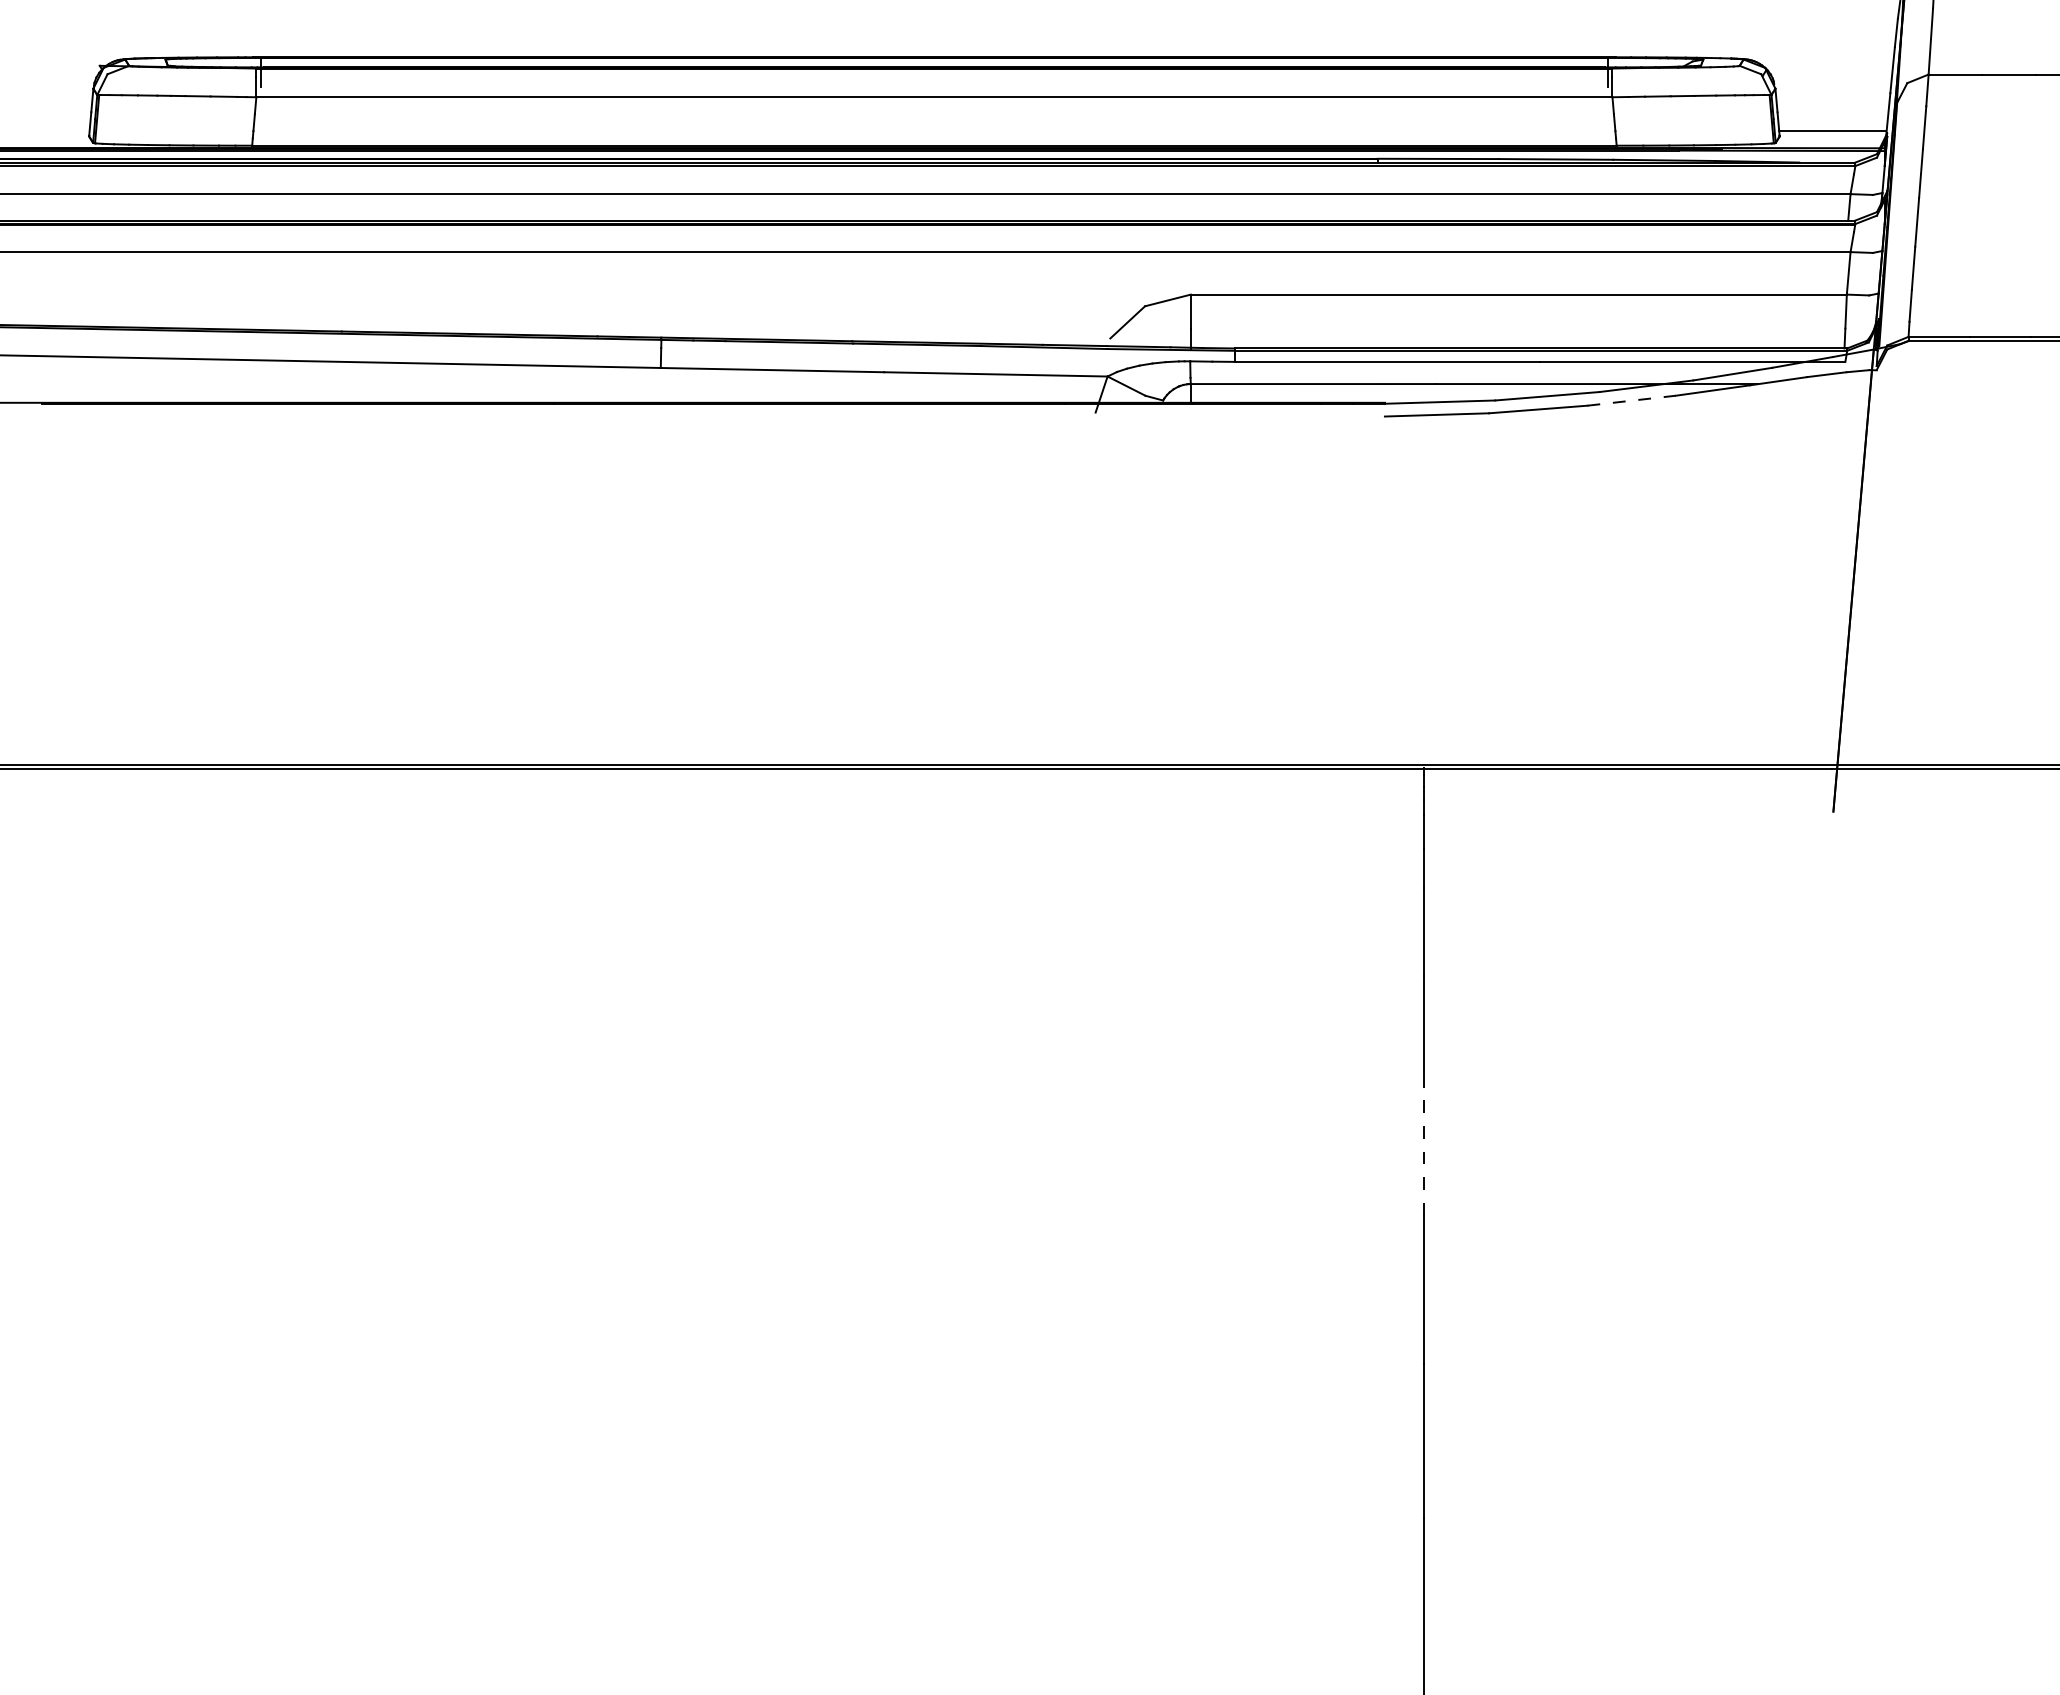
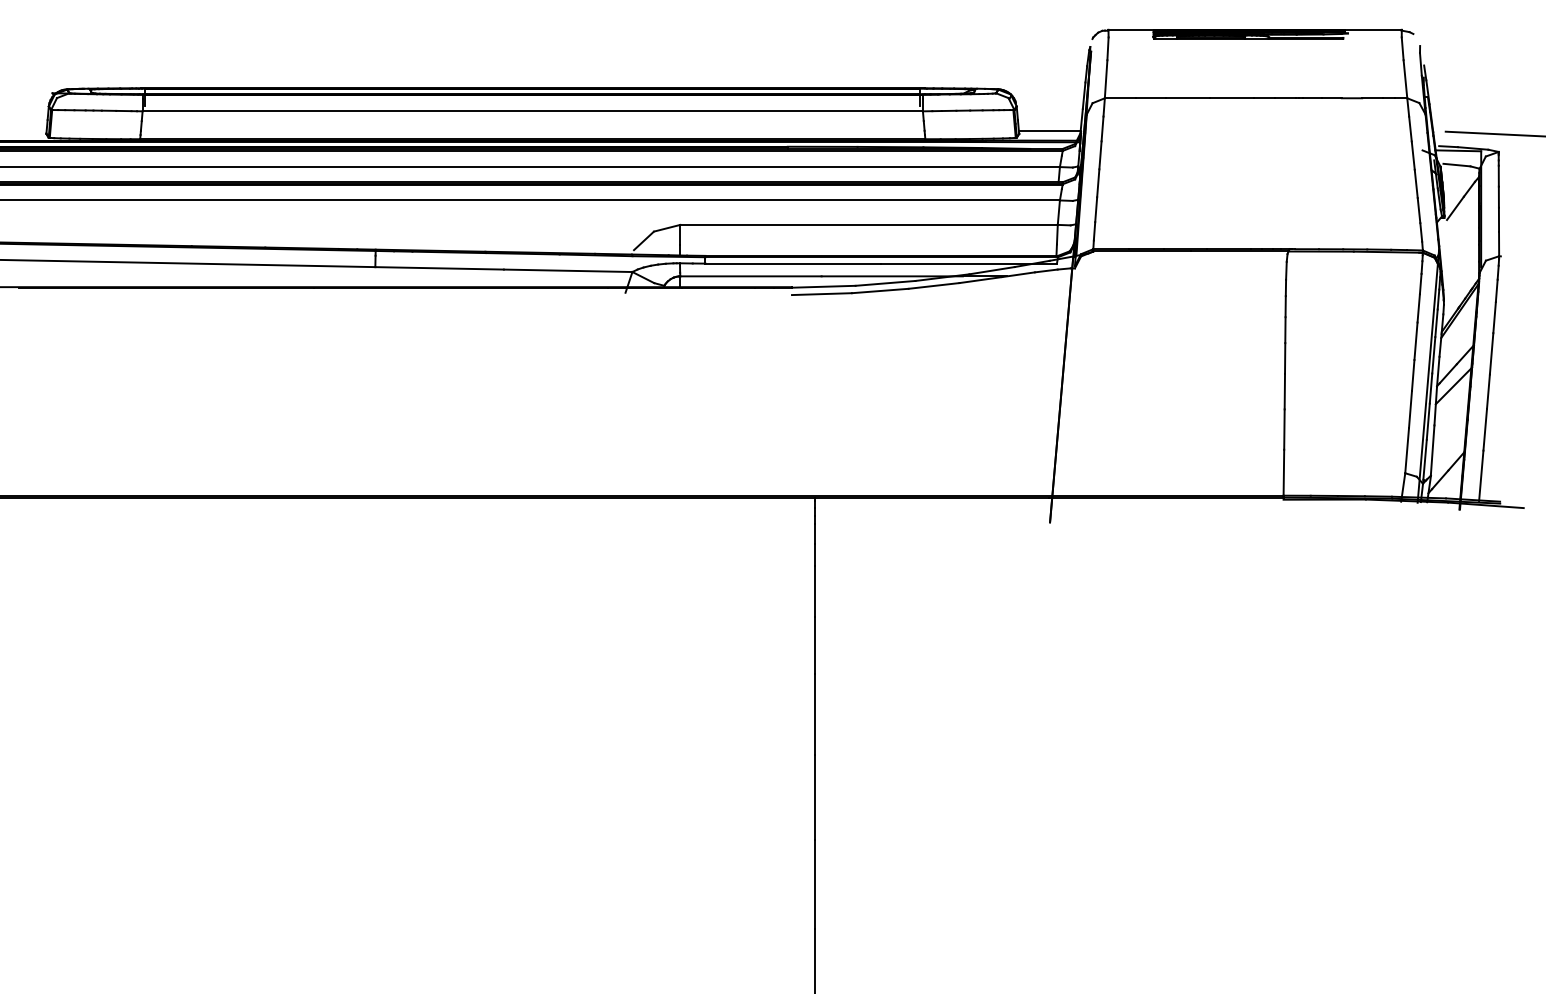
line: (1632, 399) -> (934, 285), dashed -> solid
line: (1424, 1145) -> (814, 714), dashed -> solid

